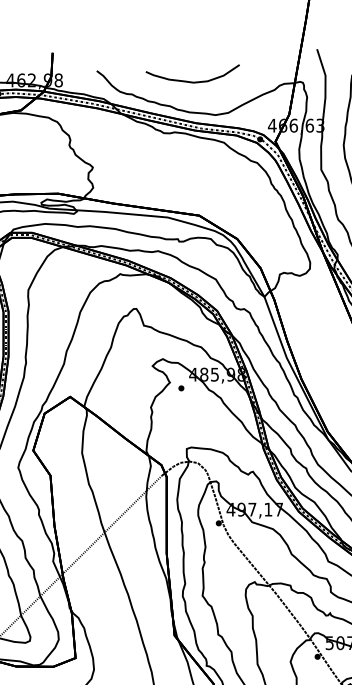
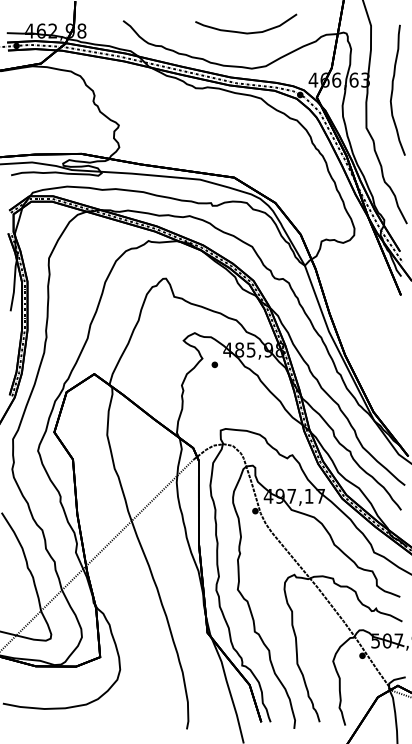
curve: (193, 81) -> (246, 32), moved

